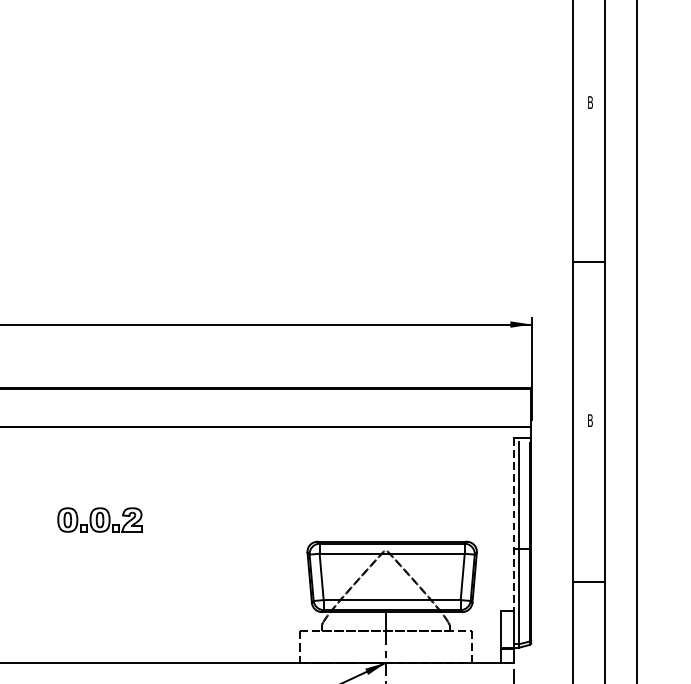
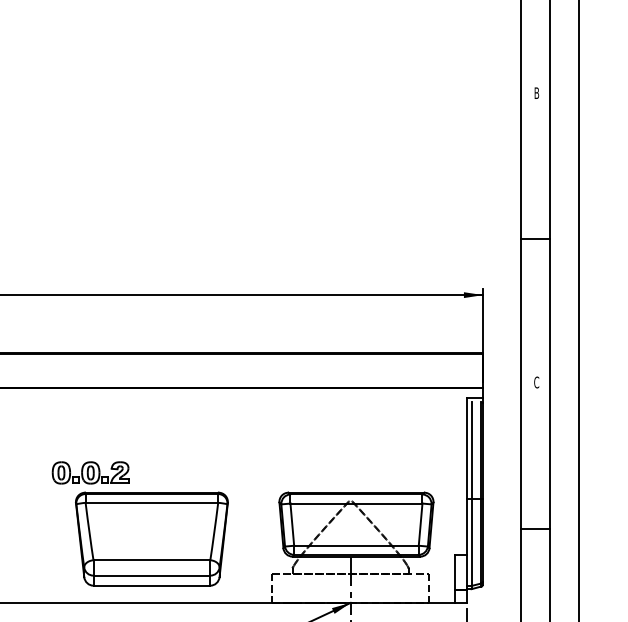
text: (590, 420) -> (536, 382), B -> C
line: (513, 523) -> (466, 476), dashed -> solid
part: (166, 592) -> (151, 538), added

